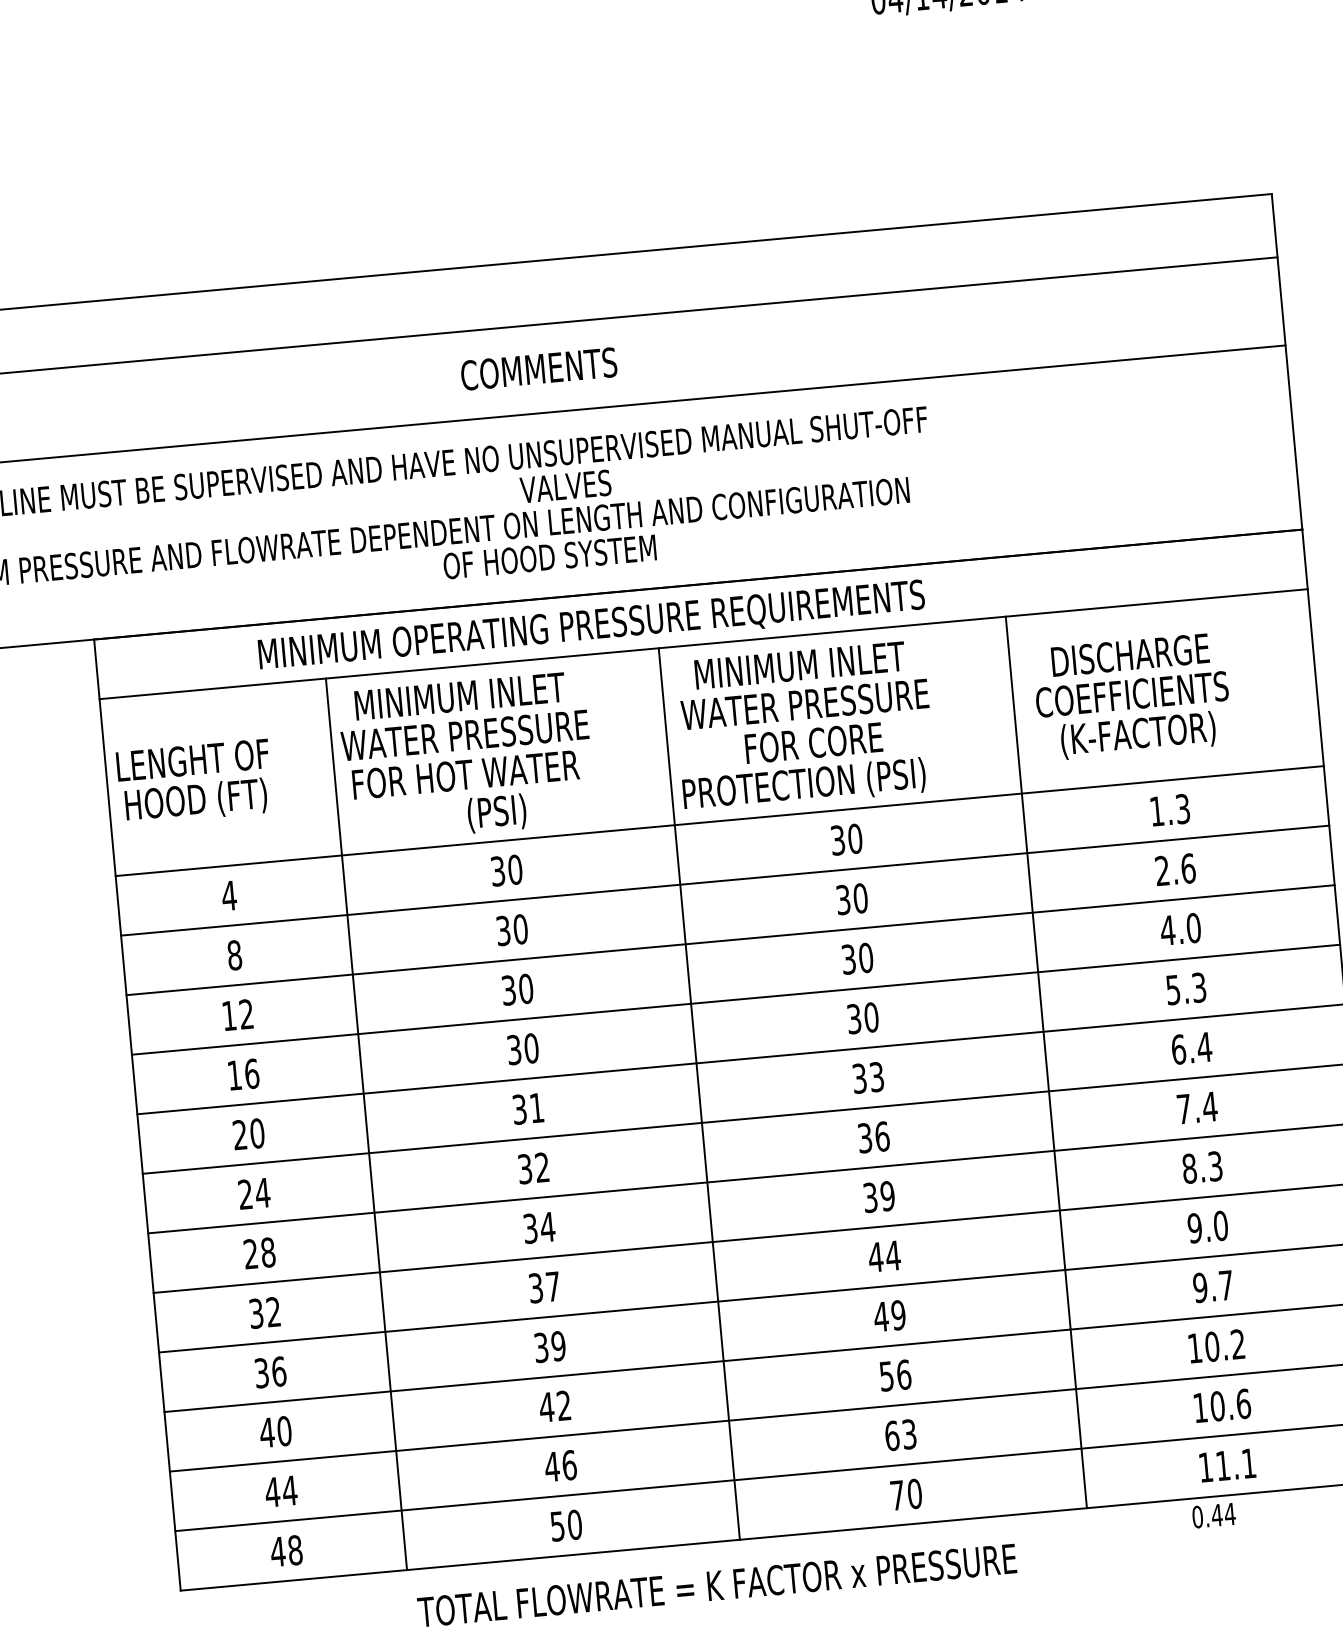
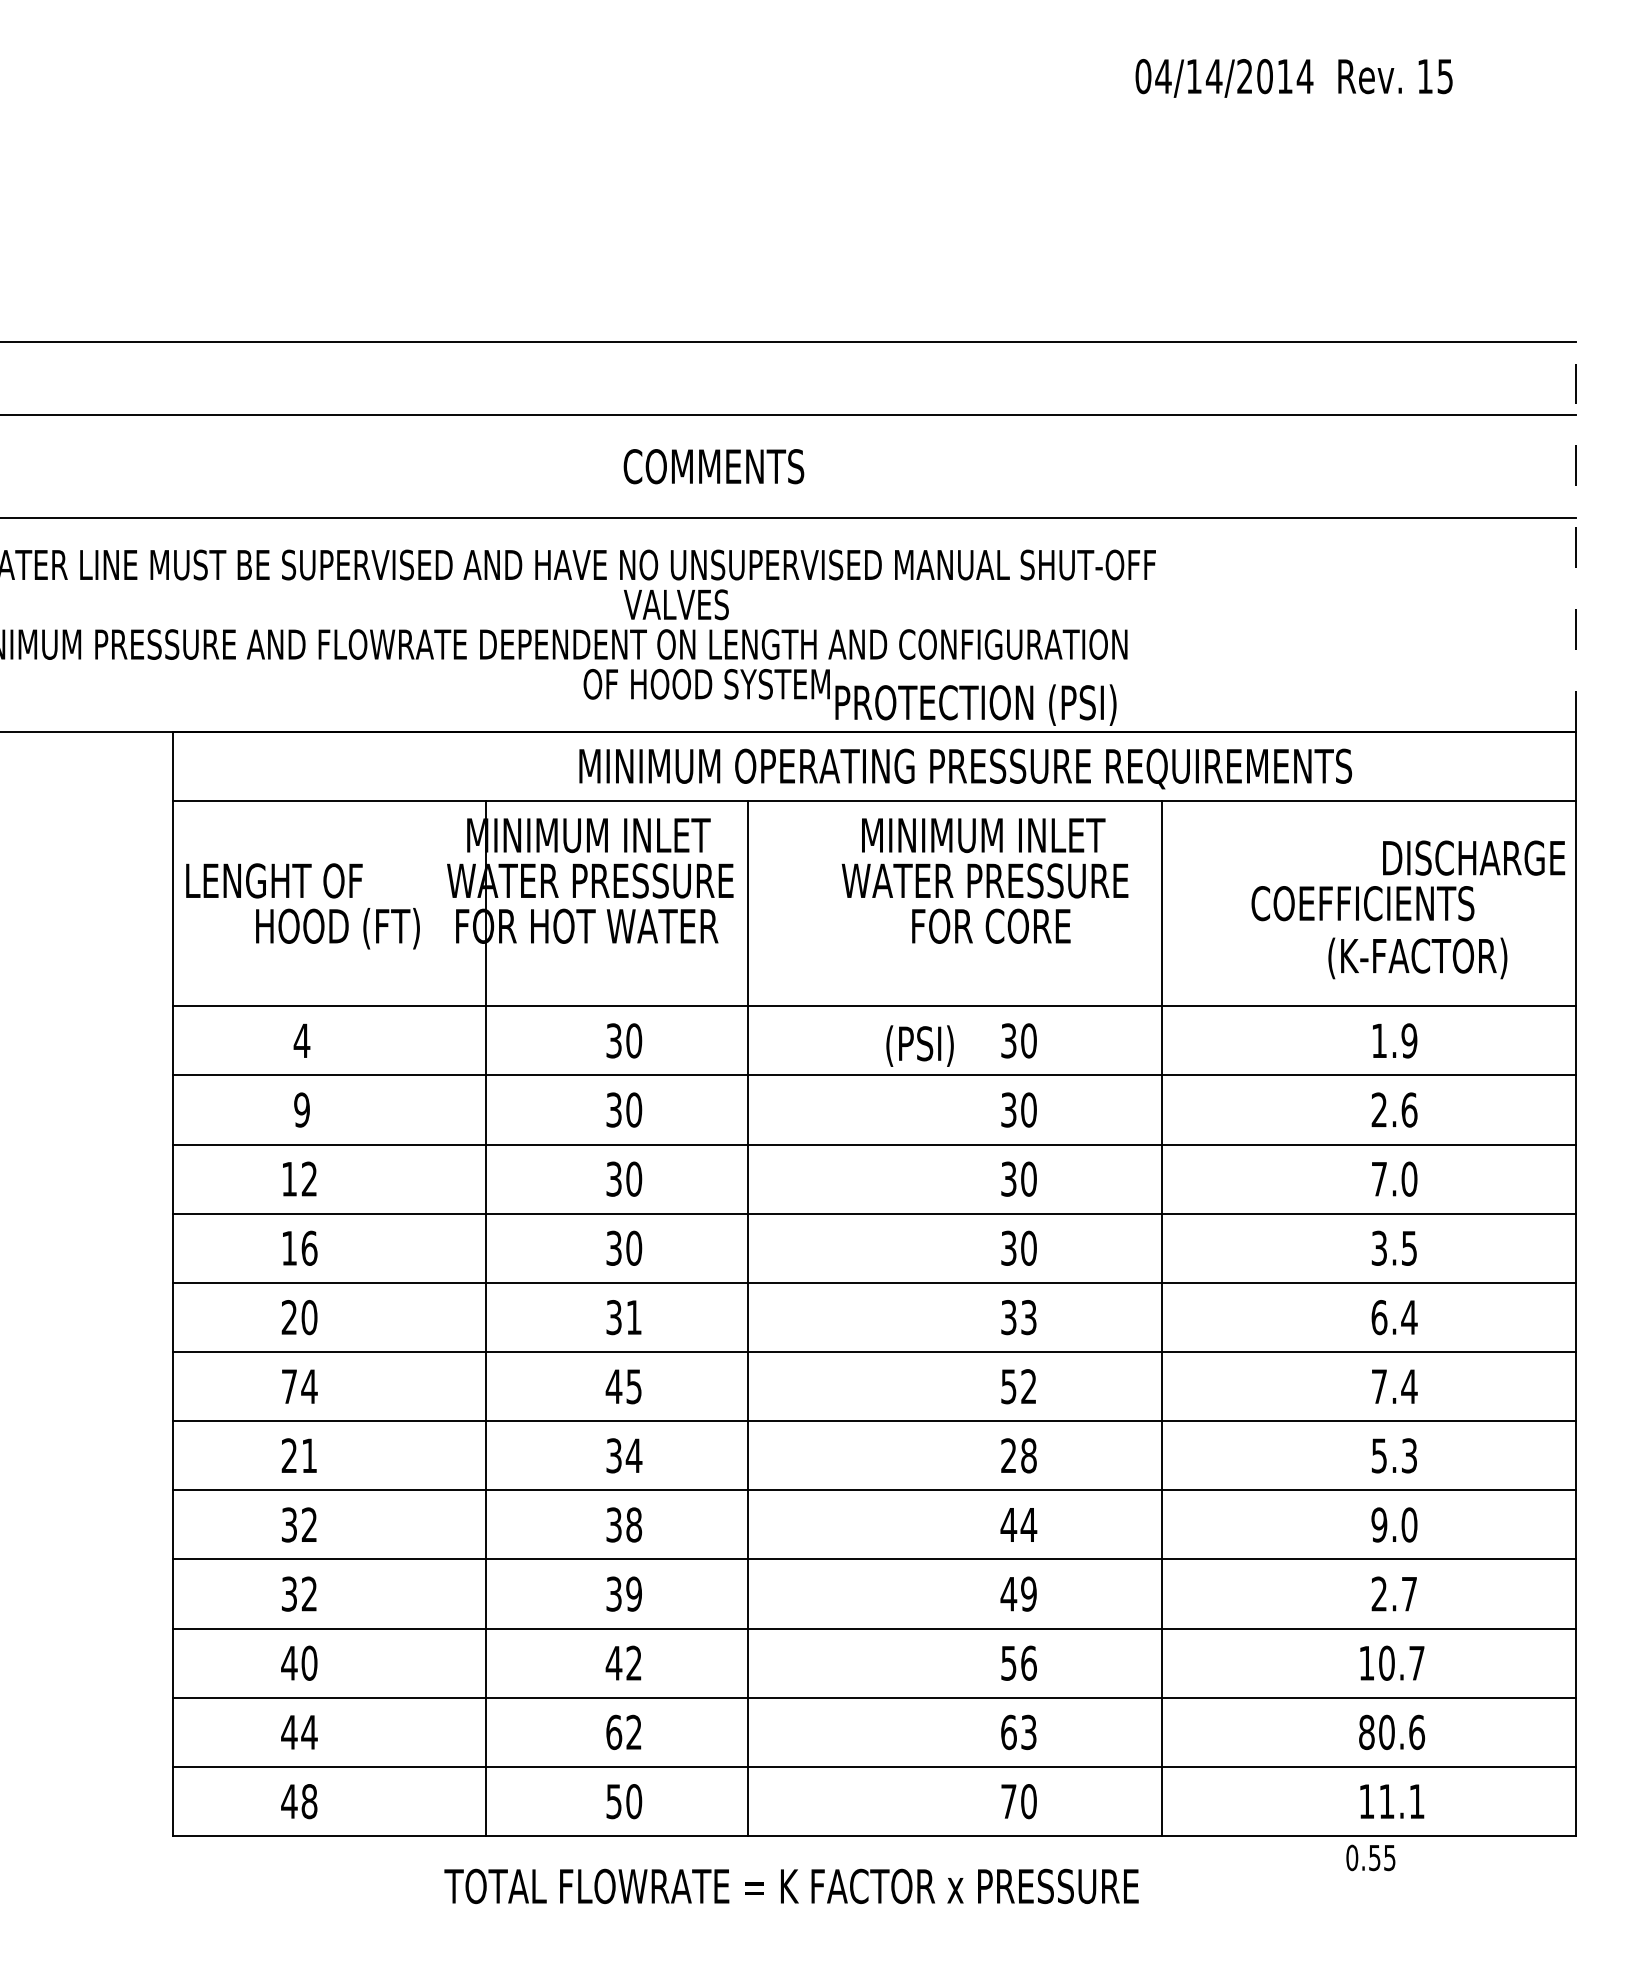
line: (1287, 361) -> (1576, 536), solid -> dashed
text: (565, 486) -> (676, 604), moved
text: (591, 626) -> (965, 768), moved
text: (1130, 654) -> (1474, 857), moved
text: (1138, 735) -> (1417, 958), moved
text: (803, 785) -> (975, 704), moved
text: (195, 801) -> (337, 928), moved
text: (1182, 808) -> (1409, 1040), 1.3 -> 1.9
text: (496, 813) -> (919, 1045), moved
text: (1168, 930) -> (1379, 1179), 4.0 -> 7.0
text: (234, 954) -> (301, 1109), 8 -> 9
text: (1186, 988) -> (1394, 1247), 5.3 -> 3.5
line: (1046, 1062) -> (1161, 1318), moved
line: (699, 1094) -> (747, 1318), moved
line: (366, 1124) -> (486, 1318), moved
text: (874, 1137) -> (1019, 1386), 36 -> 52
text: (533, 1168) -> (623, 1386), 32 -> 45
text: (1189, 1168) -> (1379, 1455), 8.3 -> 5.3
text: (244, 1194) -> (288, 1386), 24 -> 74
text: (878, 1196) -> (1018, 1455), 39 -> 28
text: (268, 1252) -> (309, 1455), 28 -> 21
text: (553, 1286) -> (634, 1524), 37 -> 38
text: (1200, 1287) -> (1379, 1593), 9.7 -> 2.7
text: (1237, 1343) -> (1416, 1662), 10.2 -> 10.7
text: (279, 1371) -> (309, 1593), 36 -> 32
text: (1200, 1407) -> (1366, 1732), 10.6 -> 80.6
text: (560, 1466) -> (623, 1732), 46 -> 62
text: (1223, 1515) -> (1382, 1858), 0.44 -> 0.55

